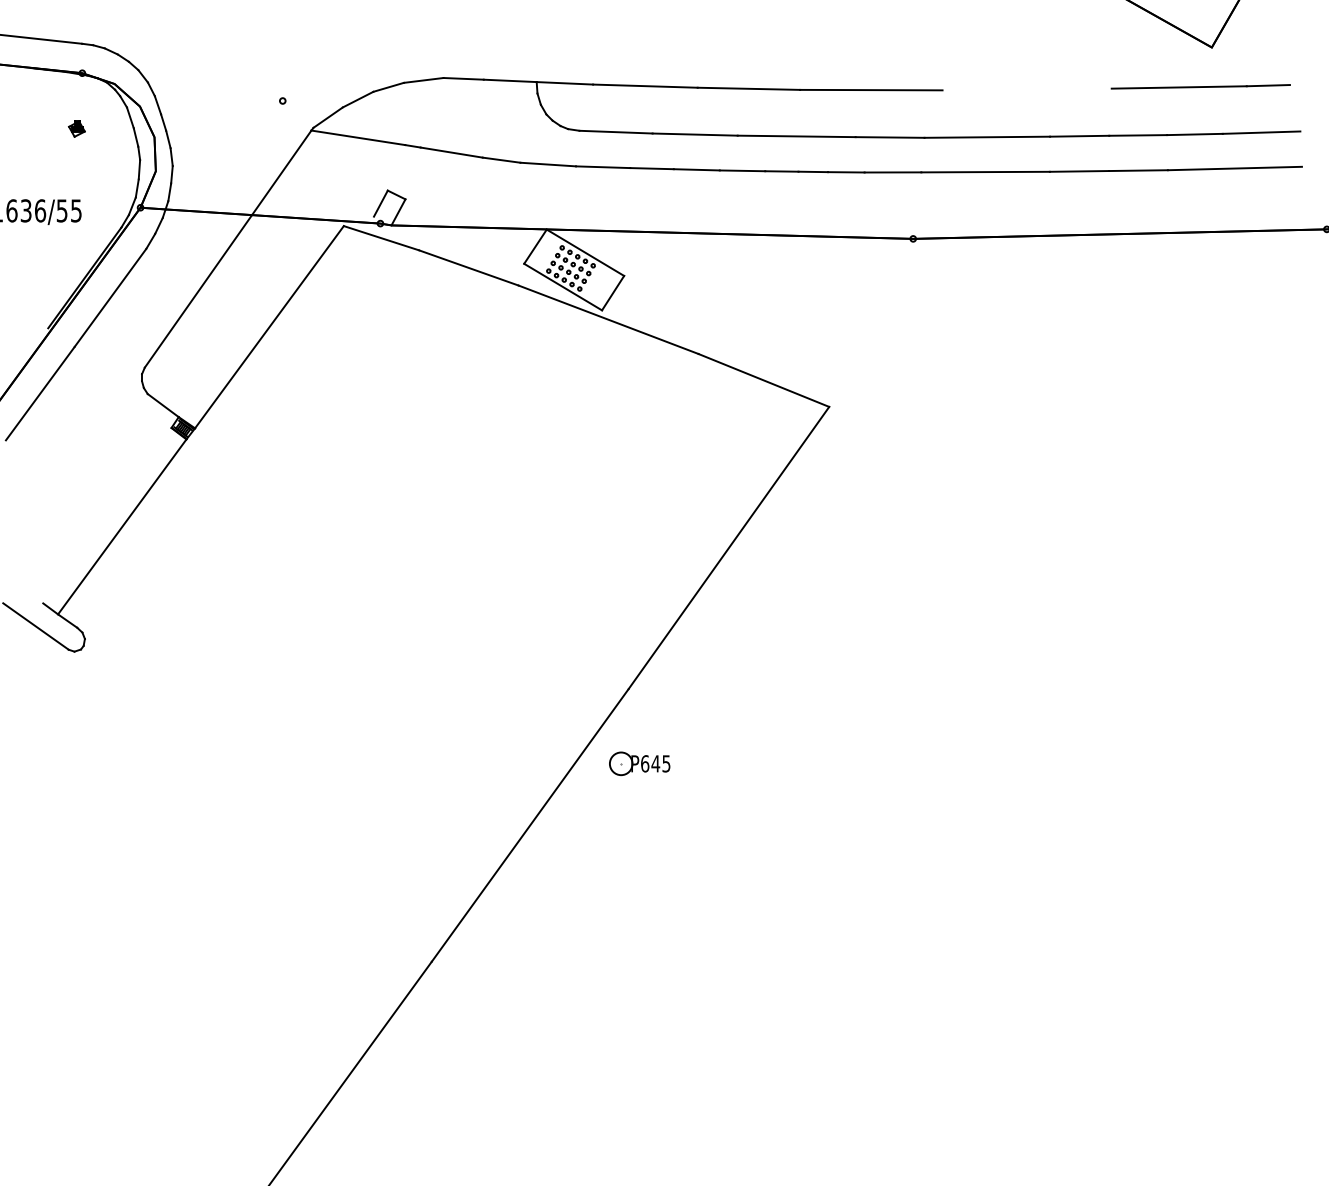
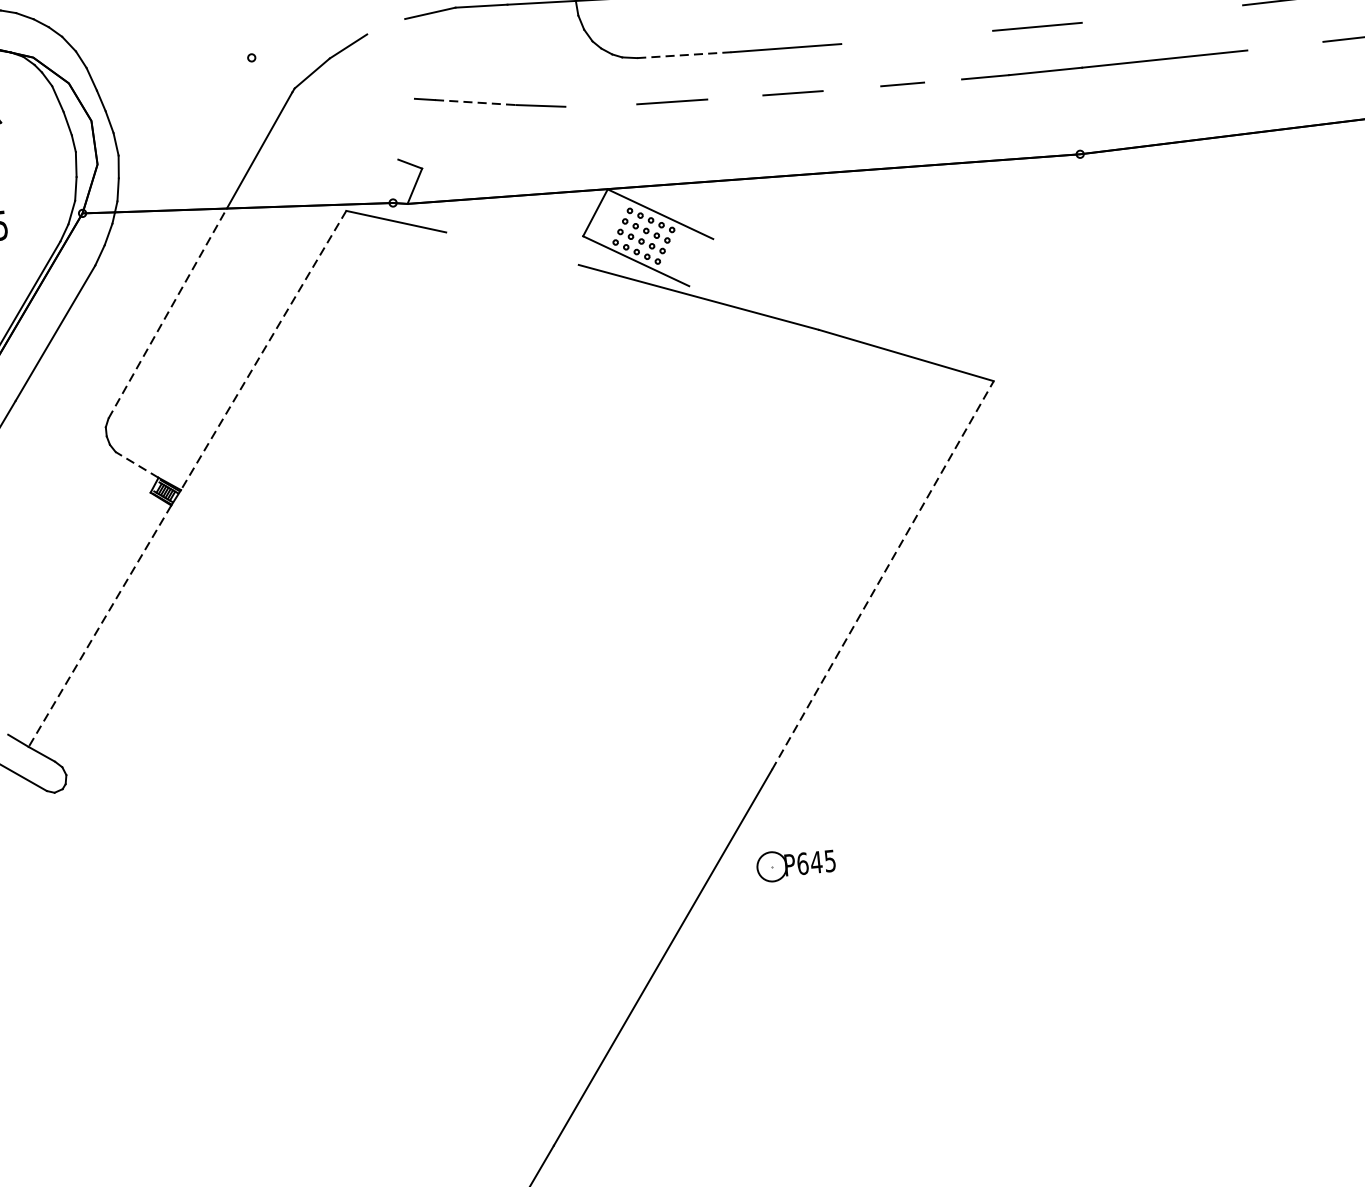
line: (388, 86) -> (385, 25), removed
line: (616, 132) -> (684, 55), solid -> dashed
line: (796, 136) -> (916, 37), removed
line: (987, 136) -> (1162, 13), removed
line: (358, 137) -> (353, 95), removed
line: (452, 152) -> (476, 102), solid -> dashed
line: (548, 164) -> (601, 105), removed
line: (651, 168) -> (734, 97), removed
line: (742, 170) -> (851, 88), removed
line: (813, 171) -> (943, 80), removed
line: (1079, 171) -> (1285, 46), removed
line: (380, 203) -> (390, 177), removed
line: (468, 267) -> (511, 248), removed
line: (198, 291) -> (167, 313), solid -> dashed
line: (613, 292) -> (701, 261), removed
line: (269, 327) -> (263, 350), solid -> dashed
line: (162, 405) -> (136, 464), solid -> dashed
line: (121, 527) -> (99, 627), solid -> dashed
line: (729, 547) -> (883, 574), solid -> dashed

